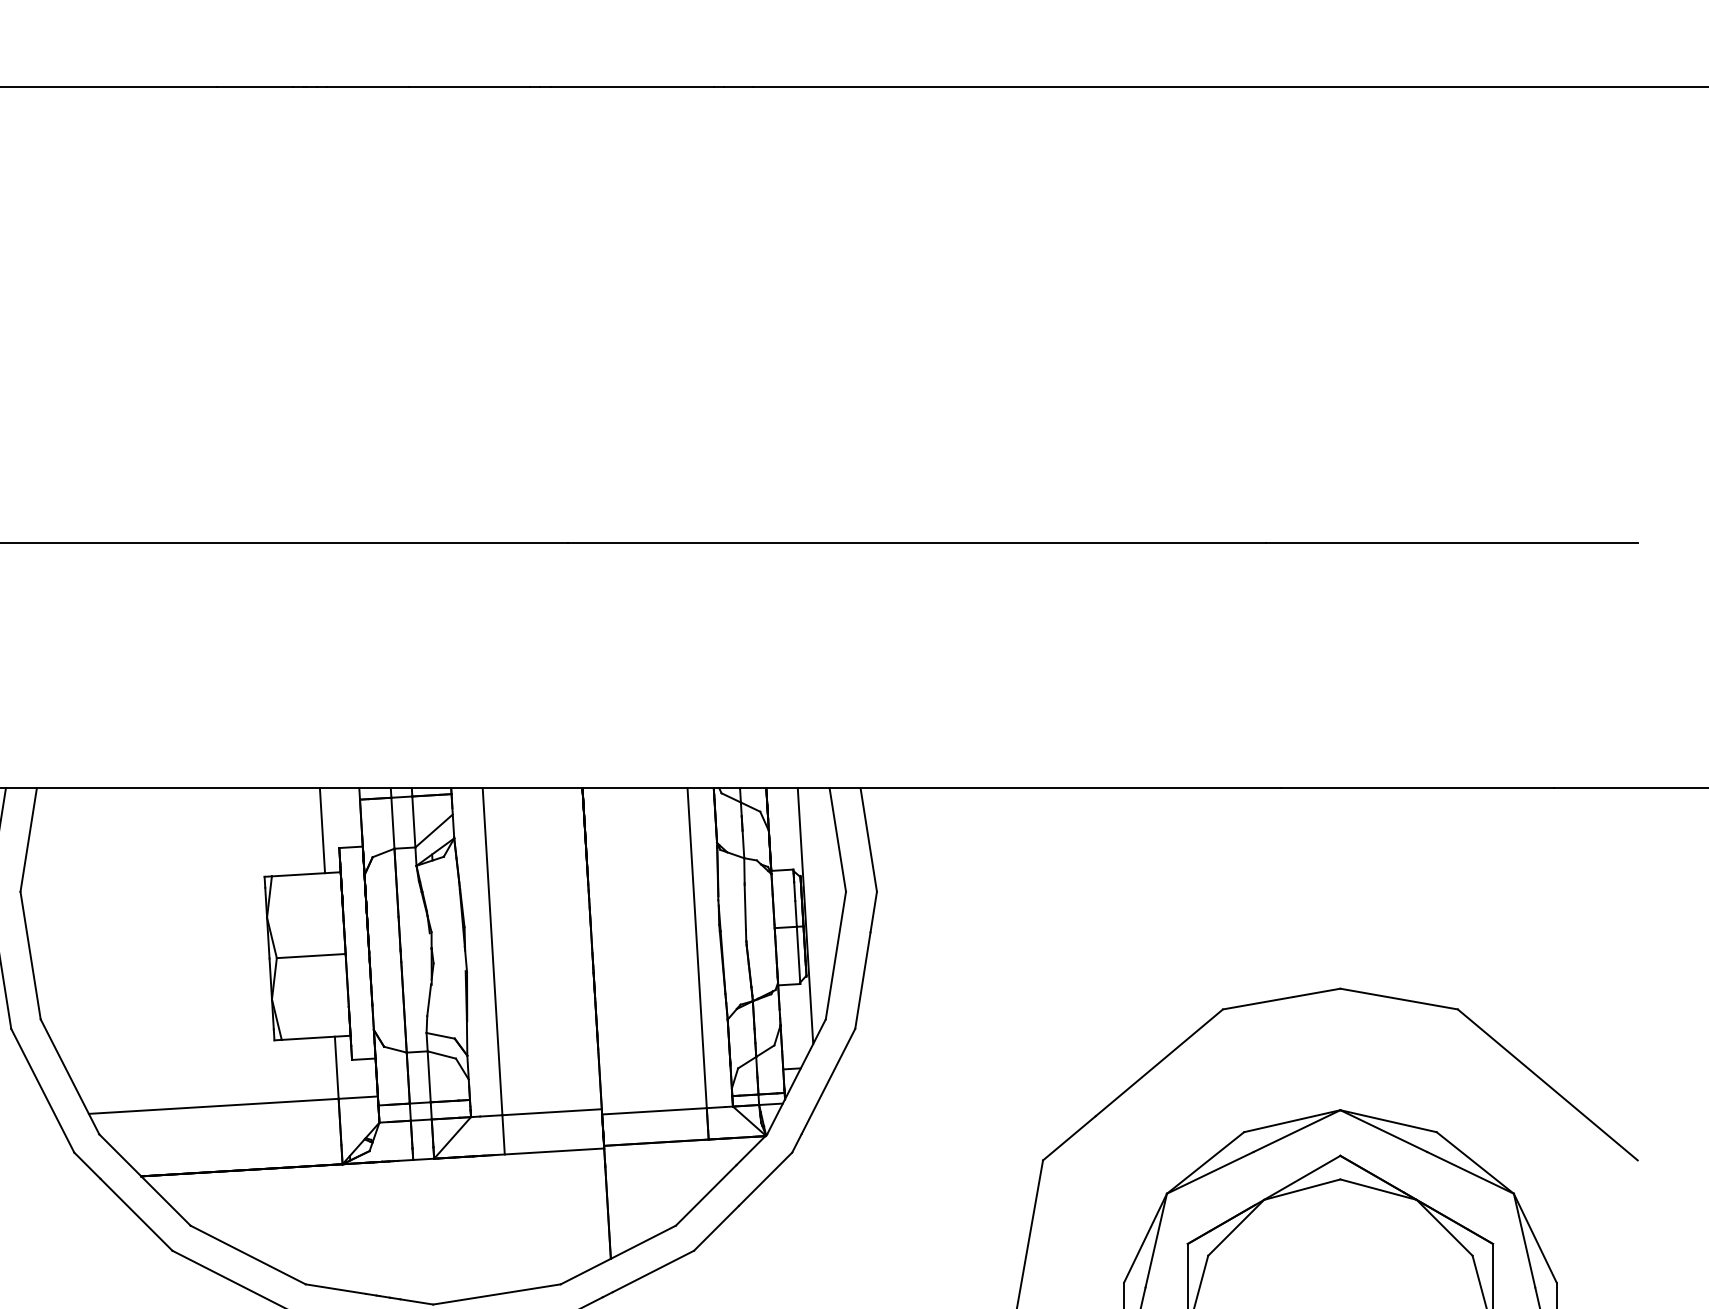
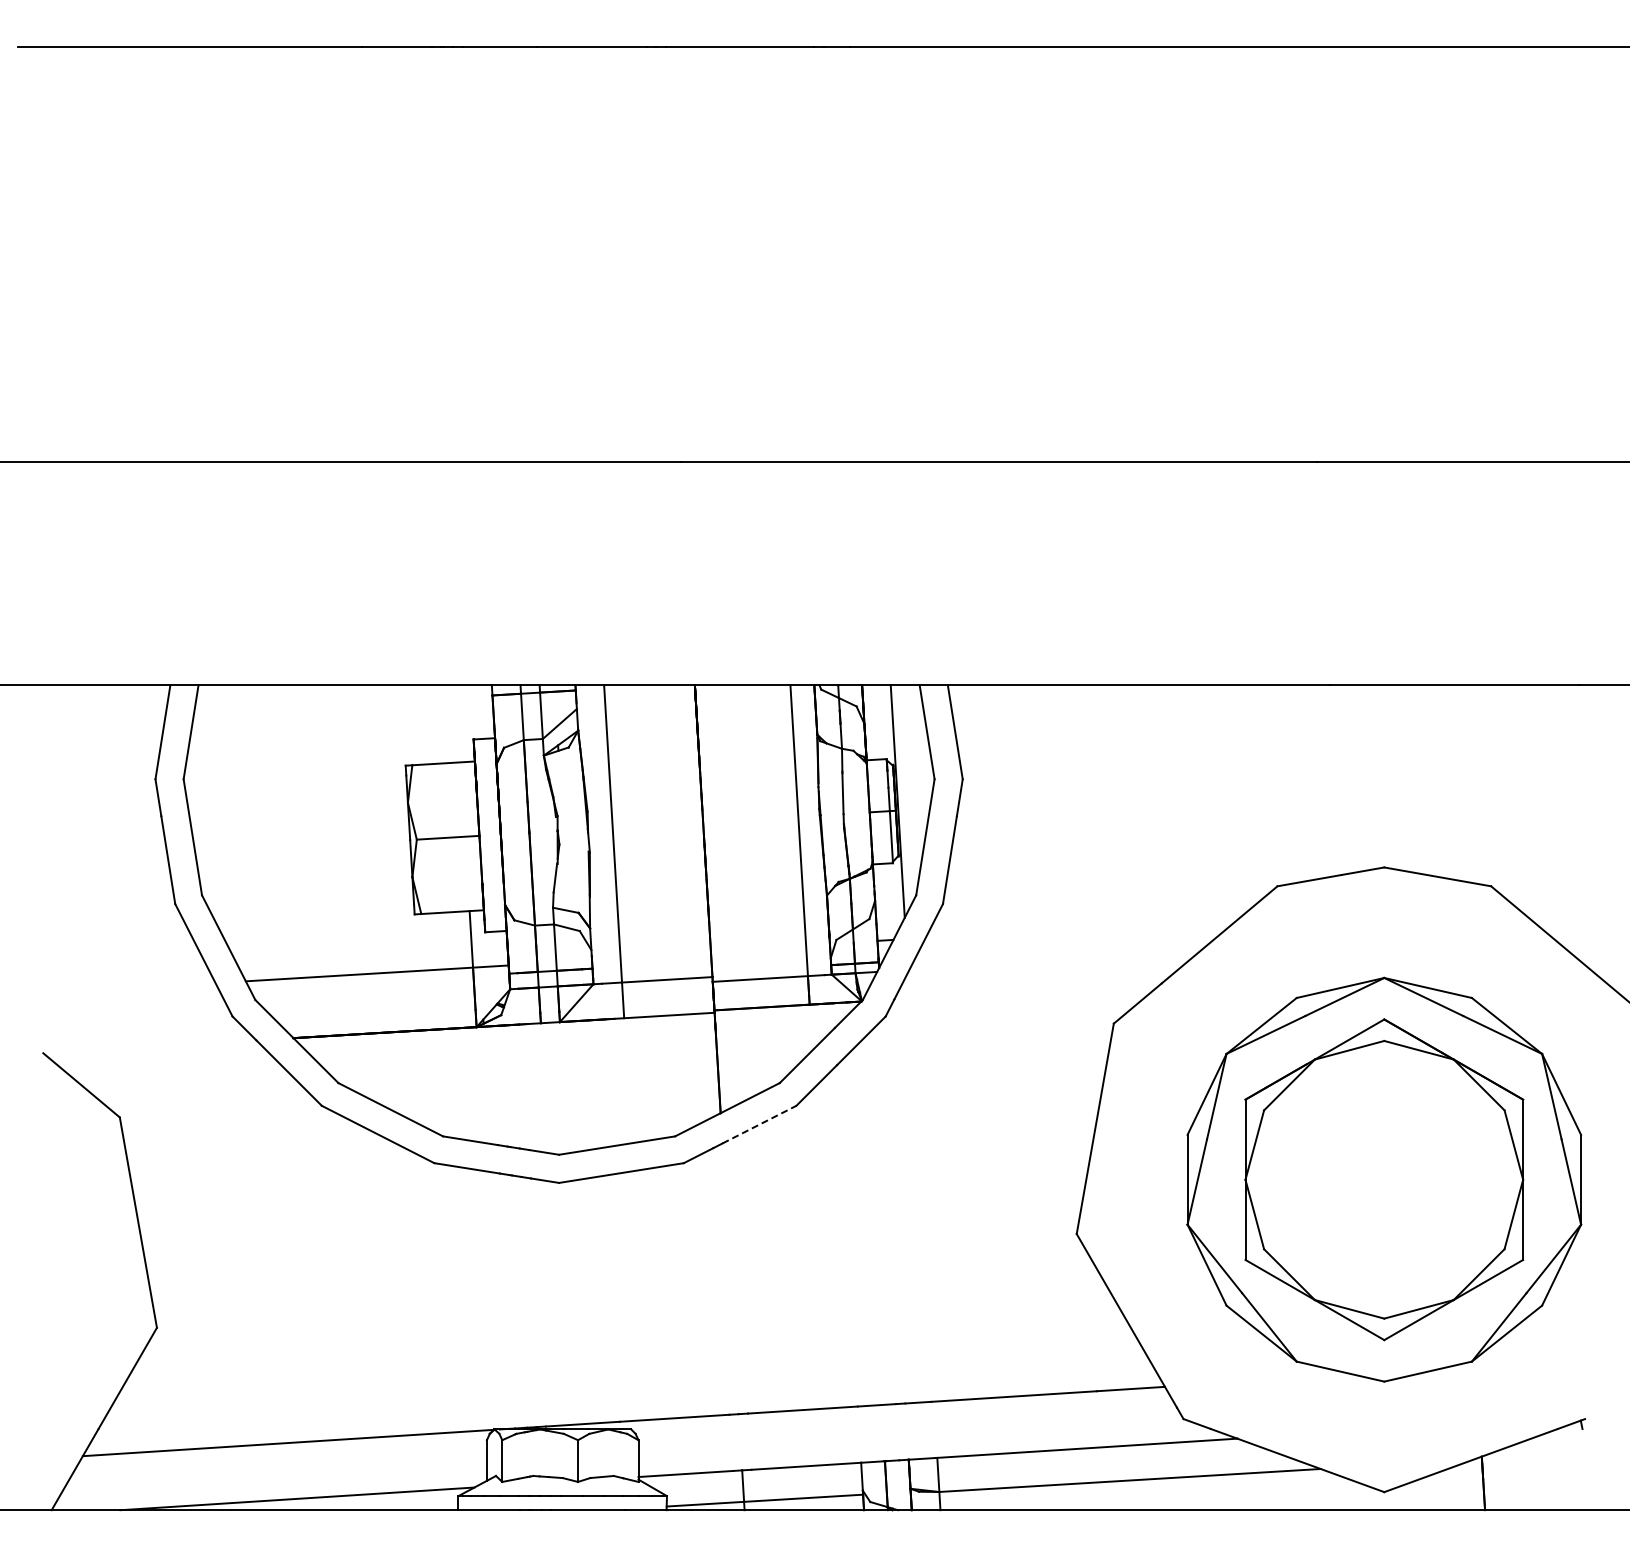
line: (322, 830) -> (458, 723), removed
line: (653, 1271) -> (759, 1124), solid -> dashed

